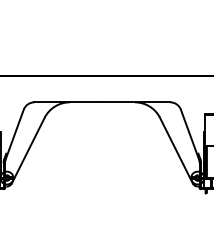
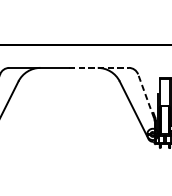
line: (136, 102) -> (99, 68), solid -> dashed
line: (189, 134) -> (145, 96), solid -> dashed

